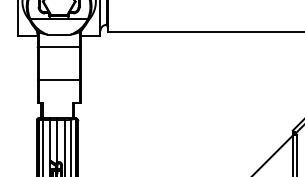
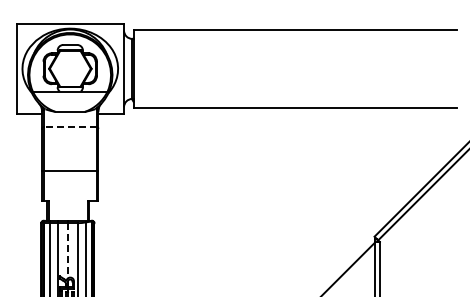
line: (59, 46) -> (70, 127), solid -> dashed
line: (57, 141) -> (67, 250), solid -> dashed

